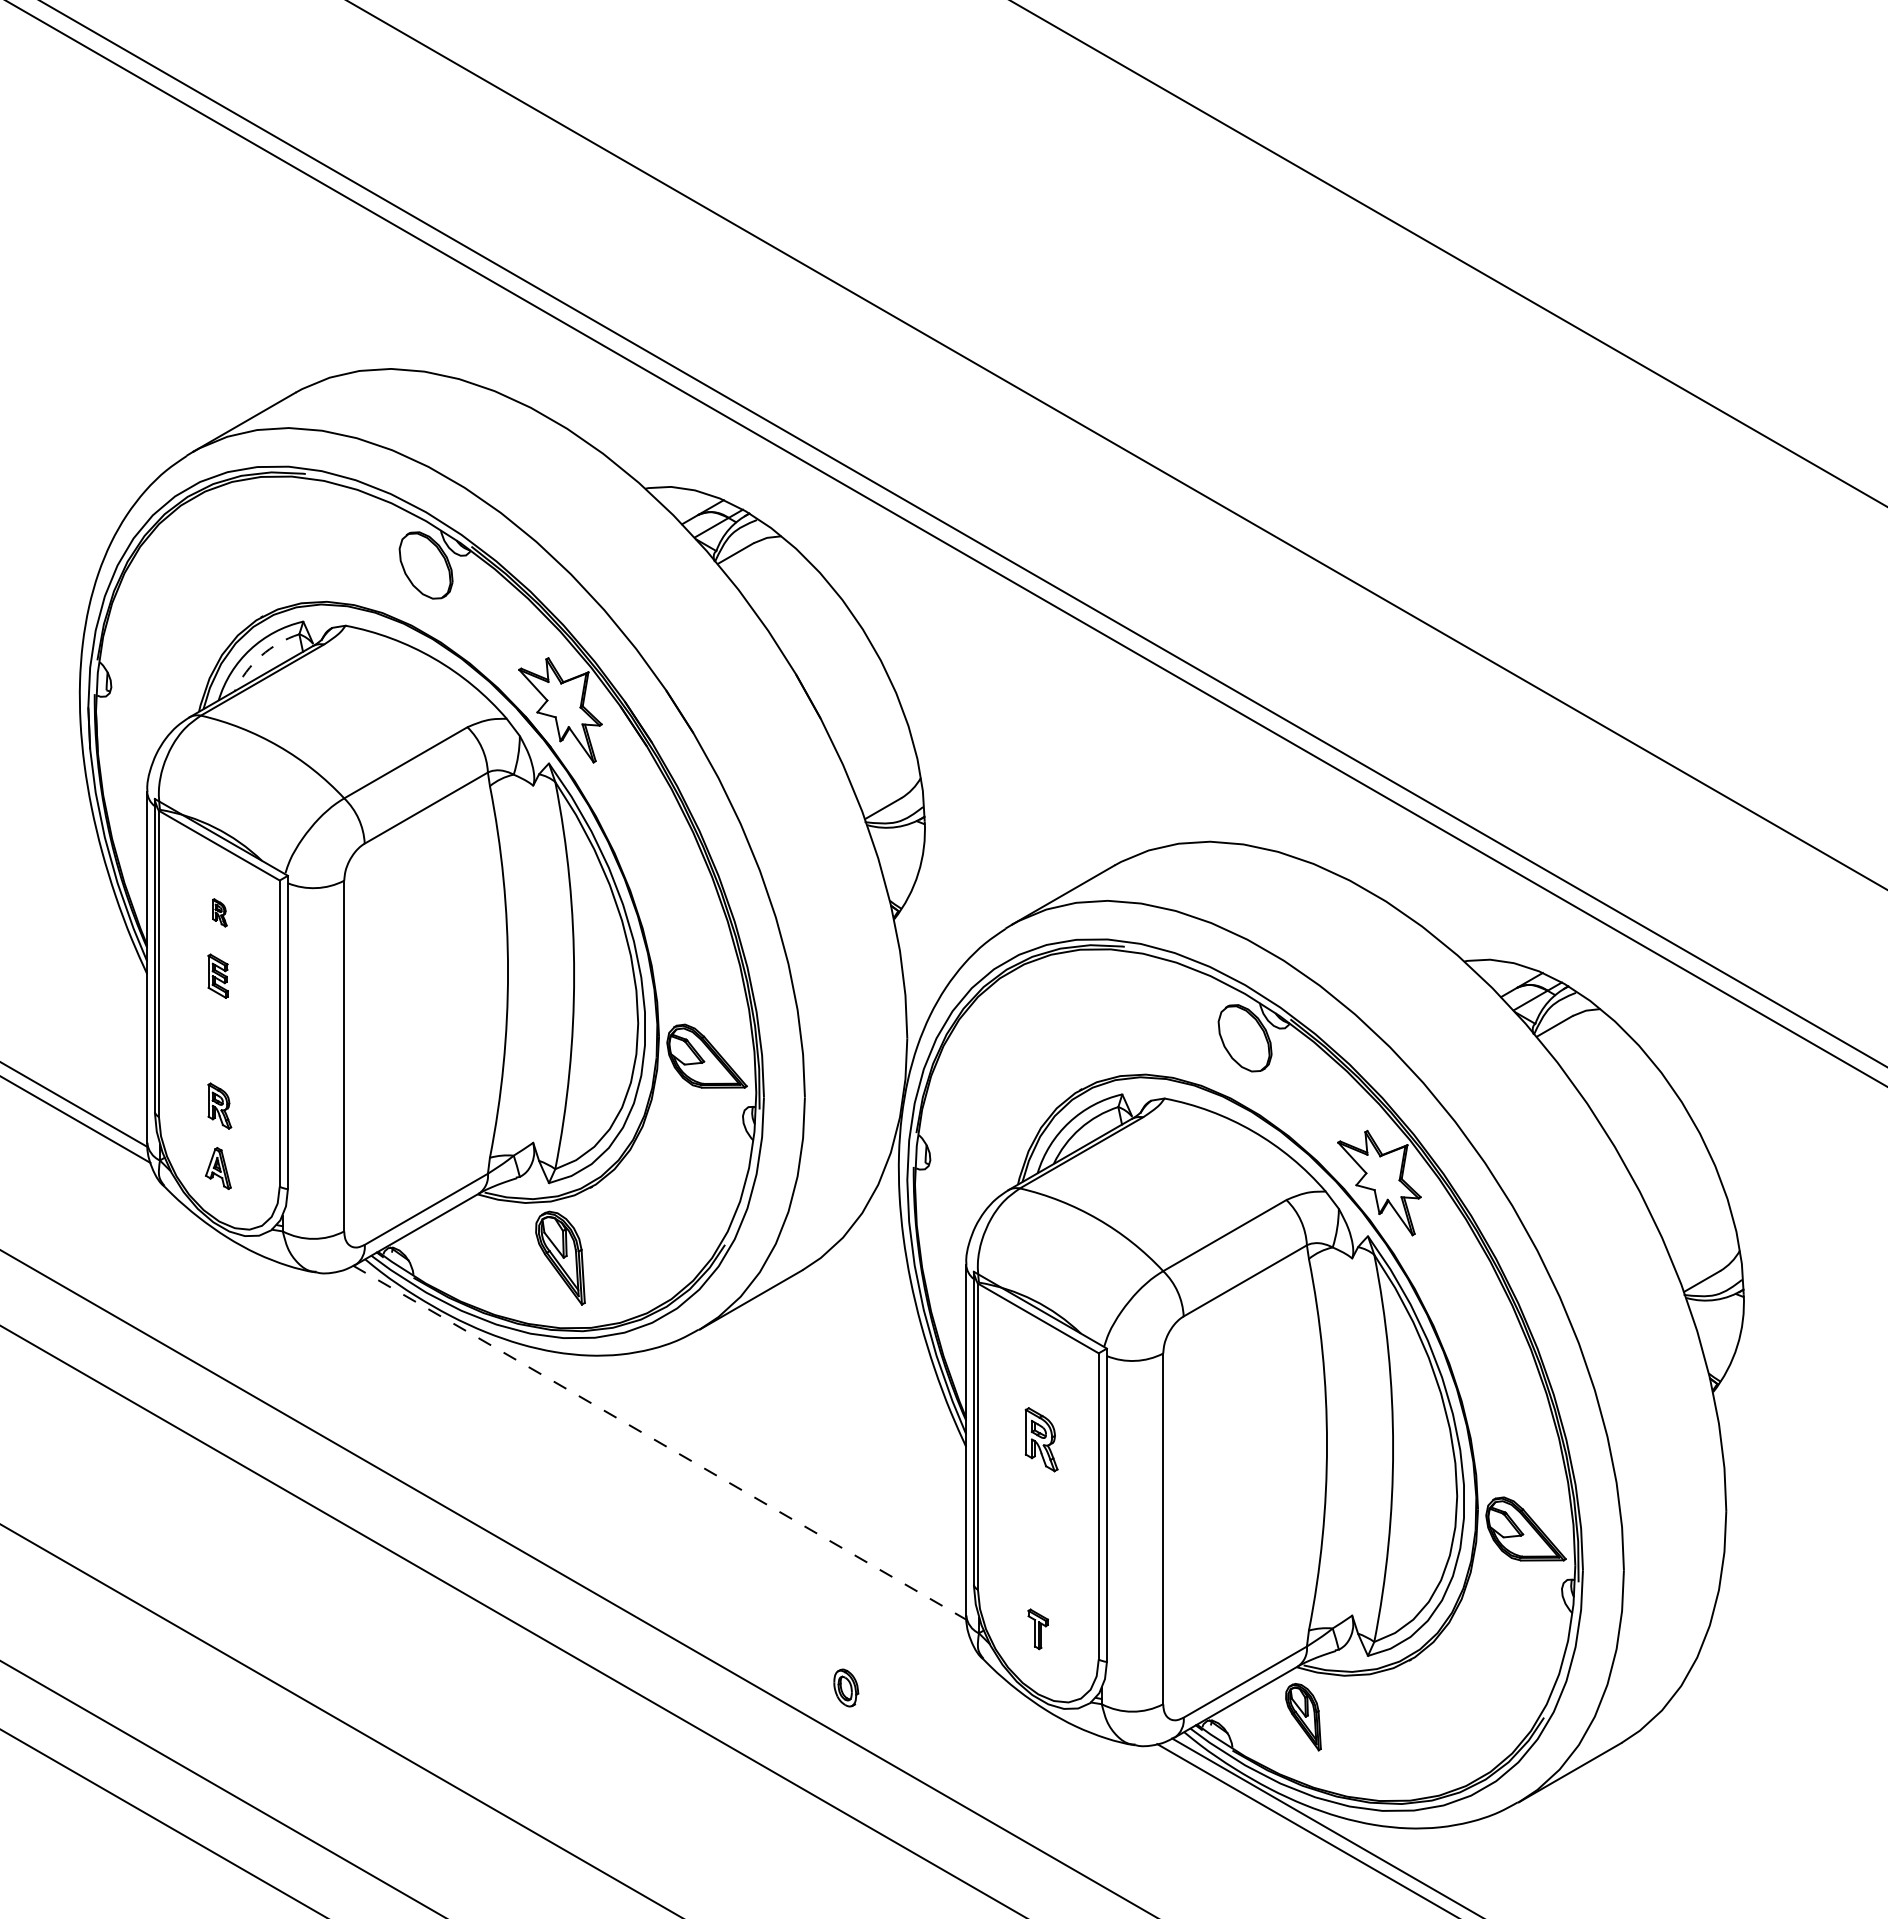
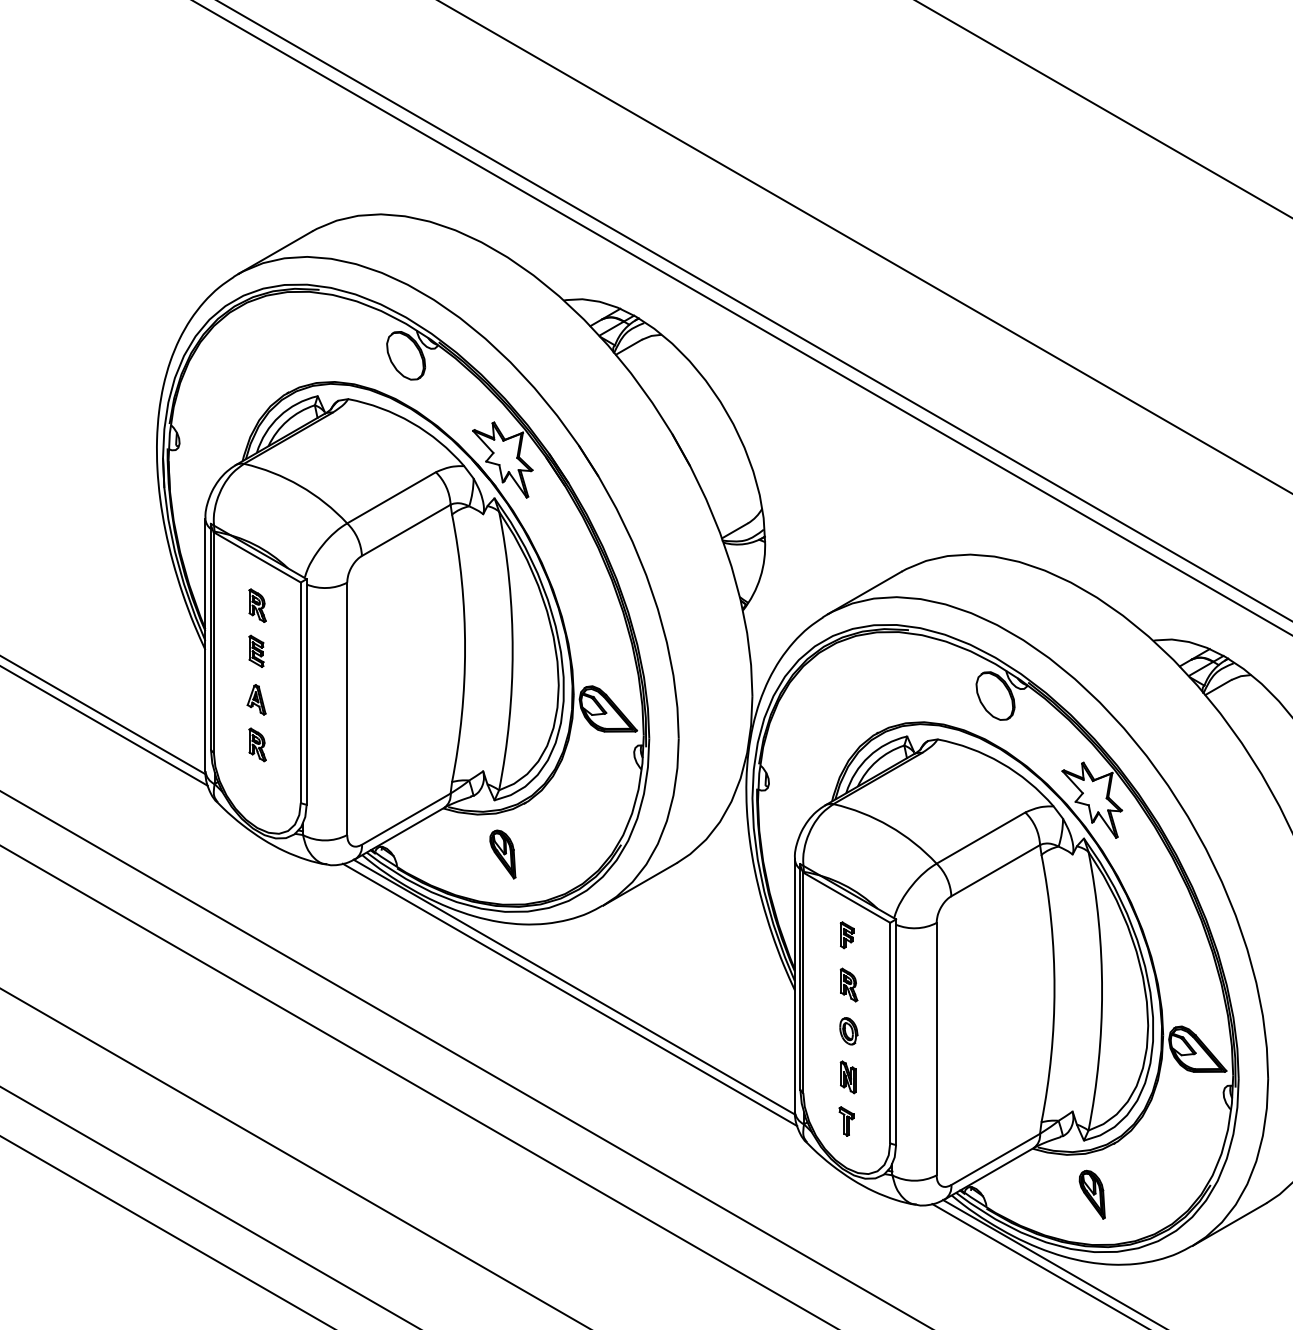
arc: (261, 655) -> (287, 420), dashed -> solid
part: (219, 912) -> (257, 605), size x1.67
part: (218, 1168) -> (256, 699), moved
part: (560, 1258) -> (502, 854), size x0.71
part: (1038, 1370) -> (846, 935), added
part: (1041, 1439) -> (849, 984), size x0.71
line: (660, 1443) -> (574, 987), dashed -> solid
line: (653, 1453) -> (569, 994), added
part: (1040, 1567) -> (848, 1076), added
part: (846, 1687) -> (849, 1030), moved
part: (1303, 1717) -> (1092, 1194), moved

